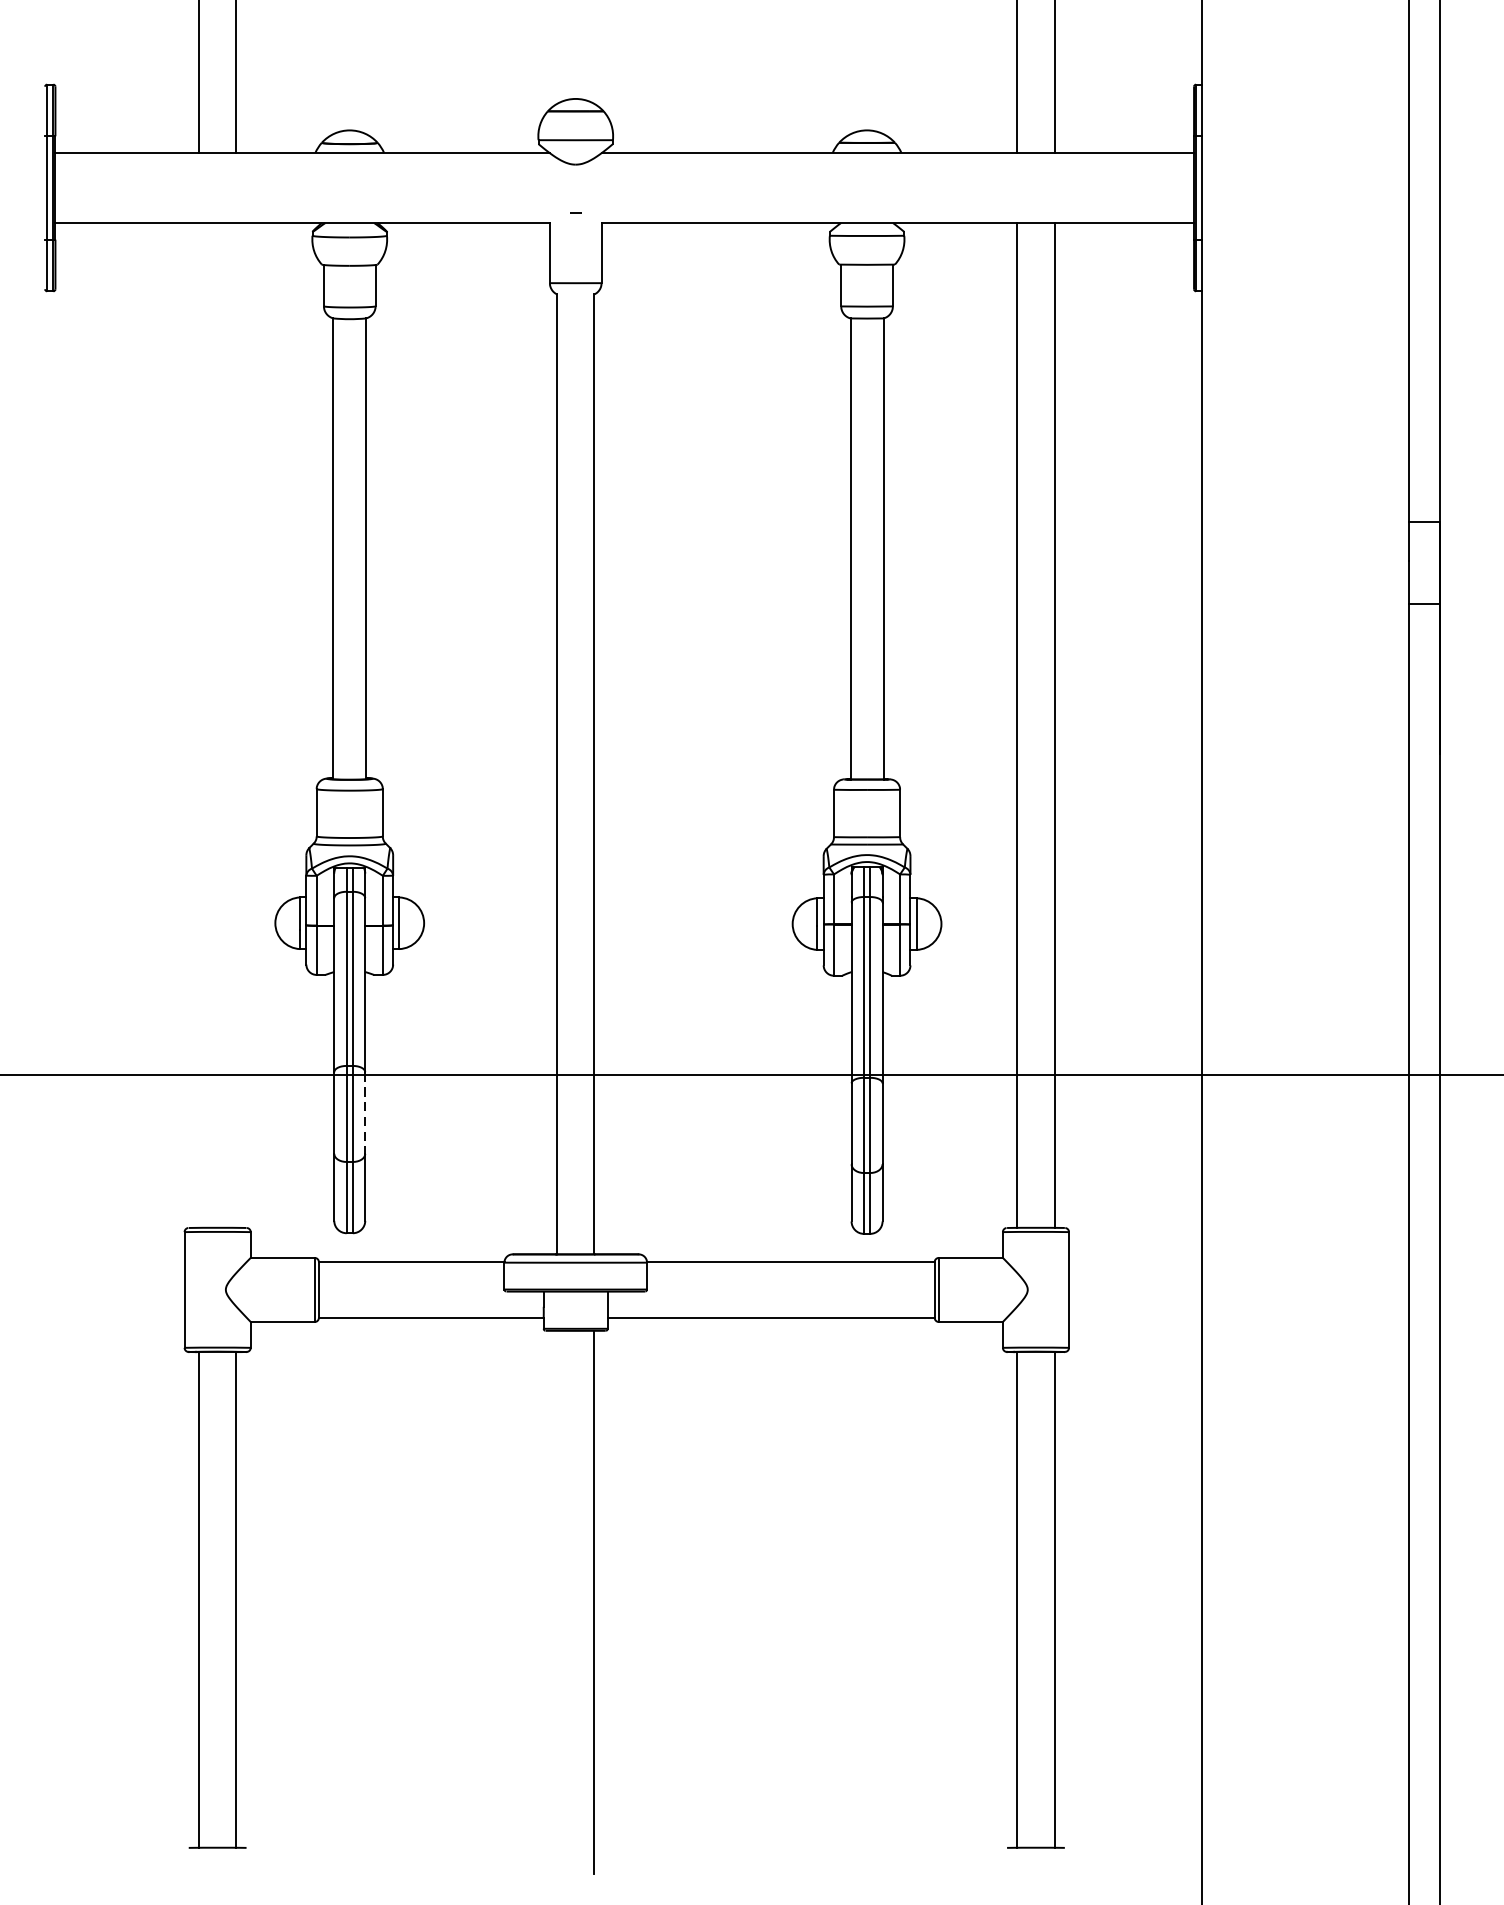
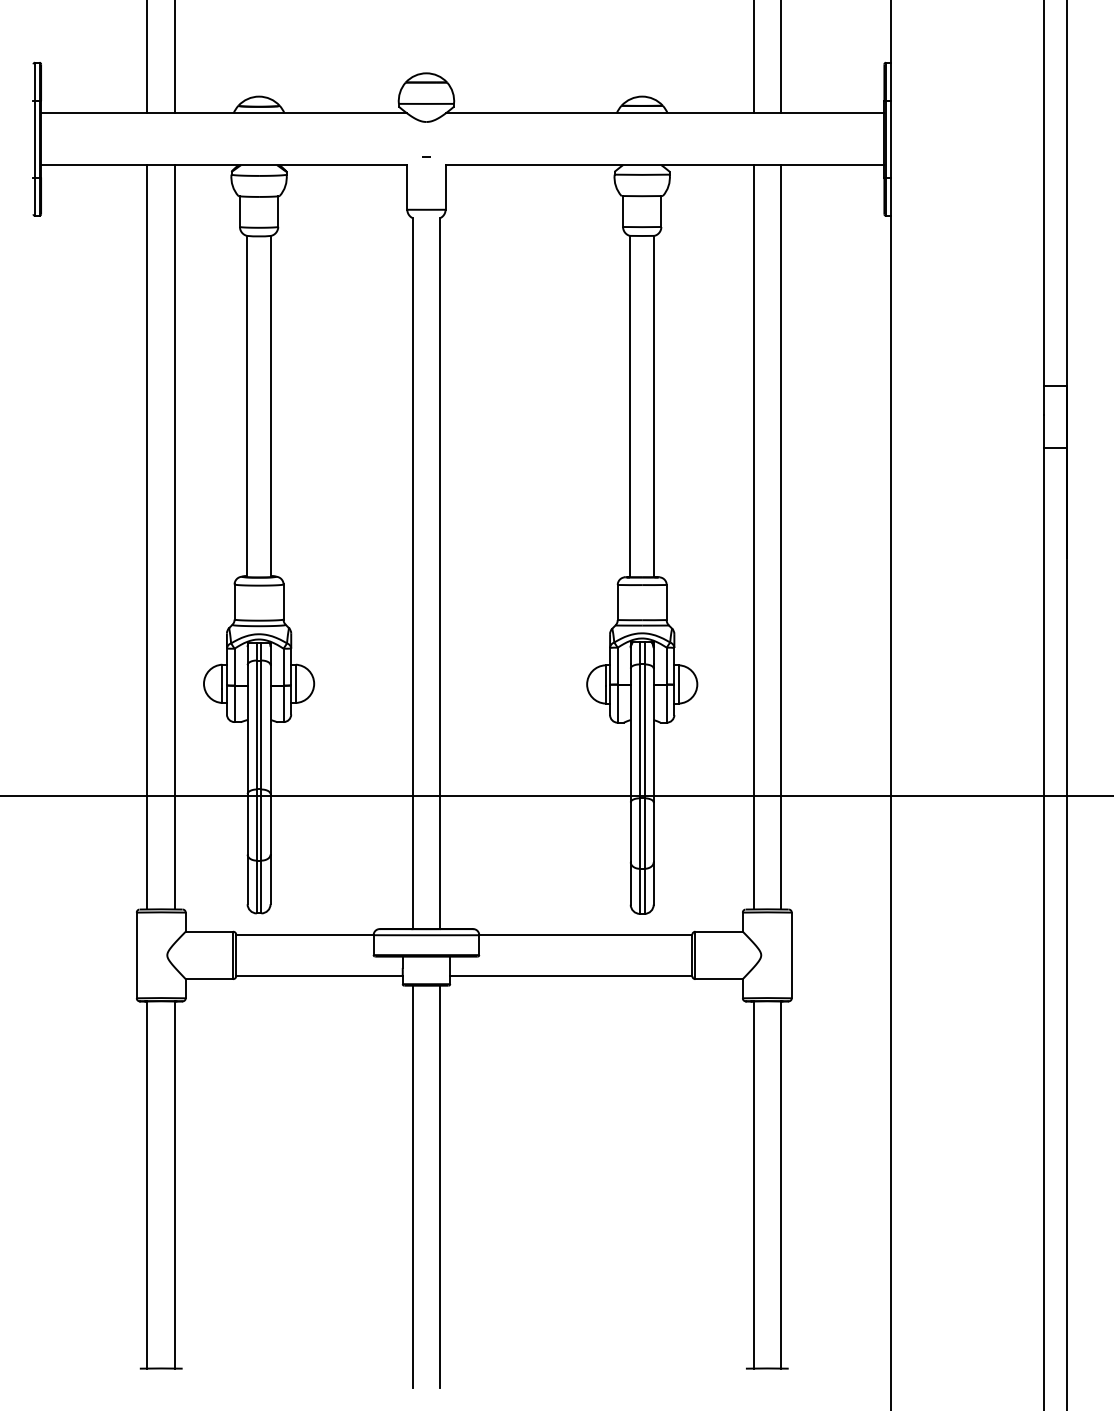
line: (199, 725) -> (147, 537), added
line: (236, 725) -> (175, 537), added
line: (365, 1113) -> (270, 824), dashed -> solid
line: (556, 1601) -> (412, 1186), added

